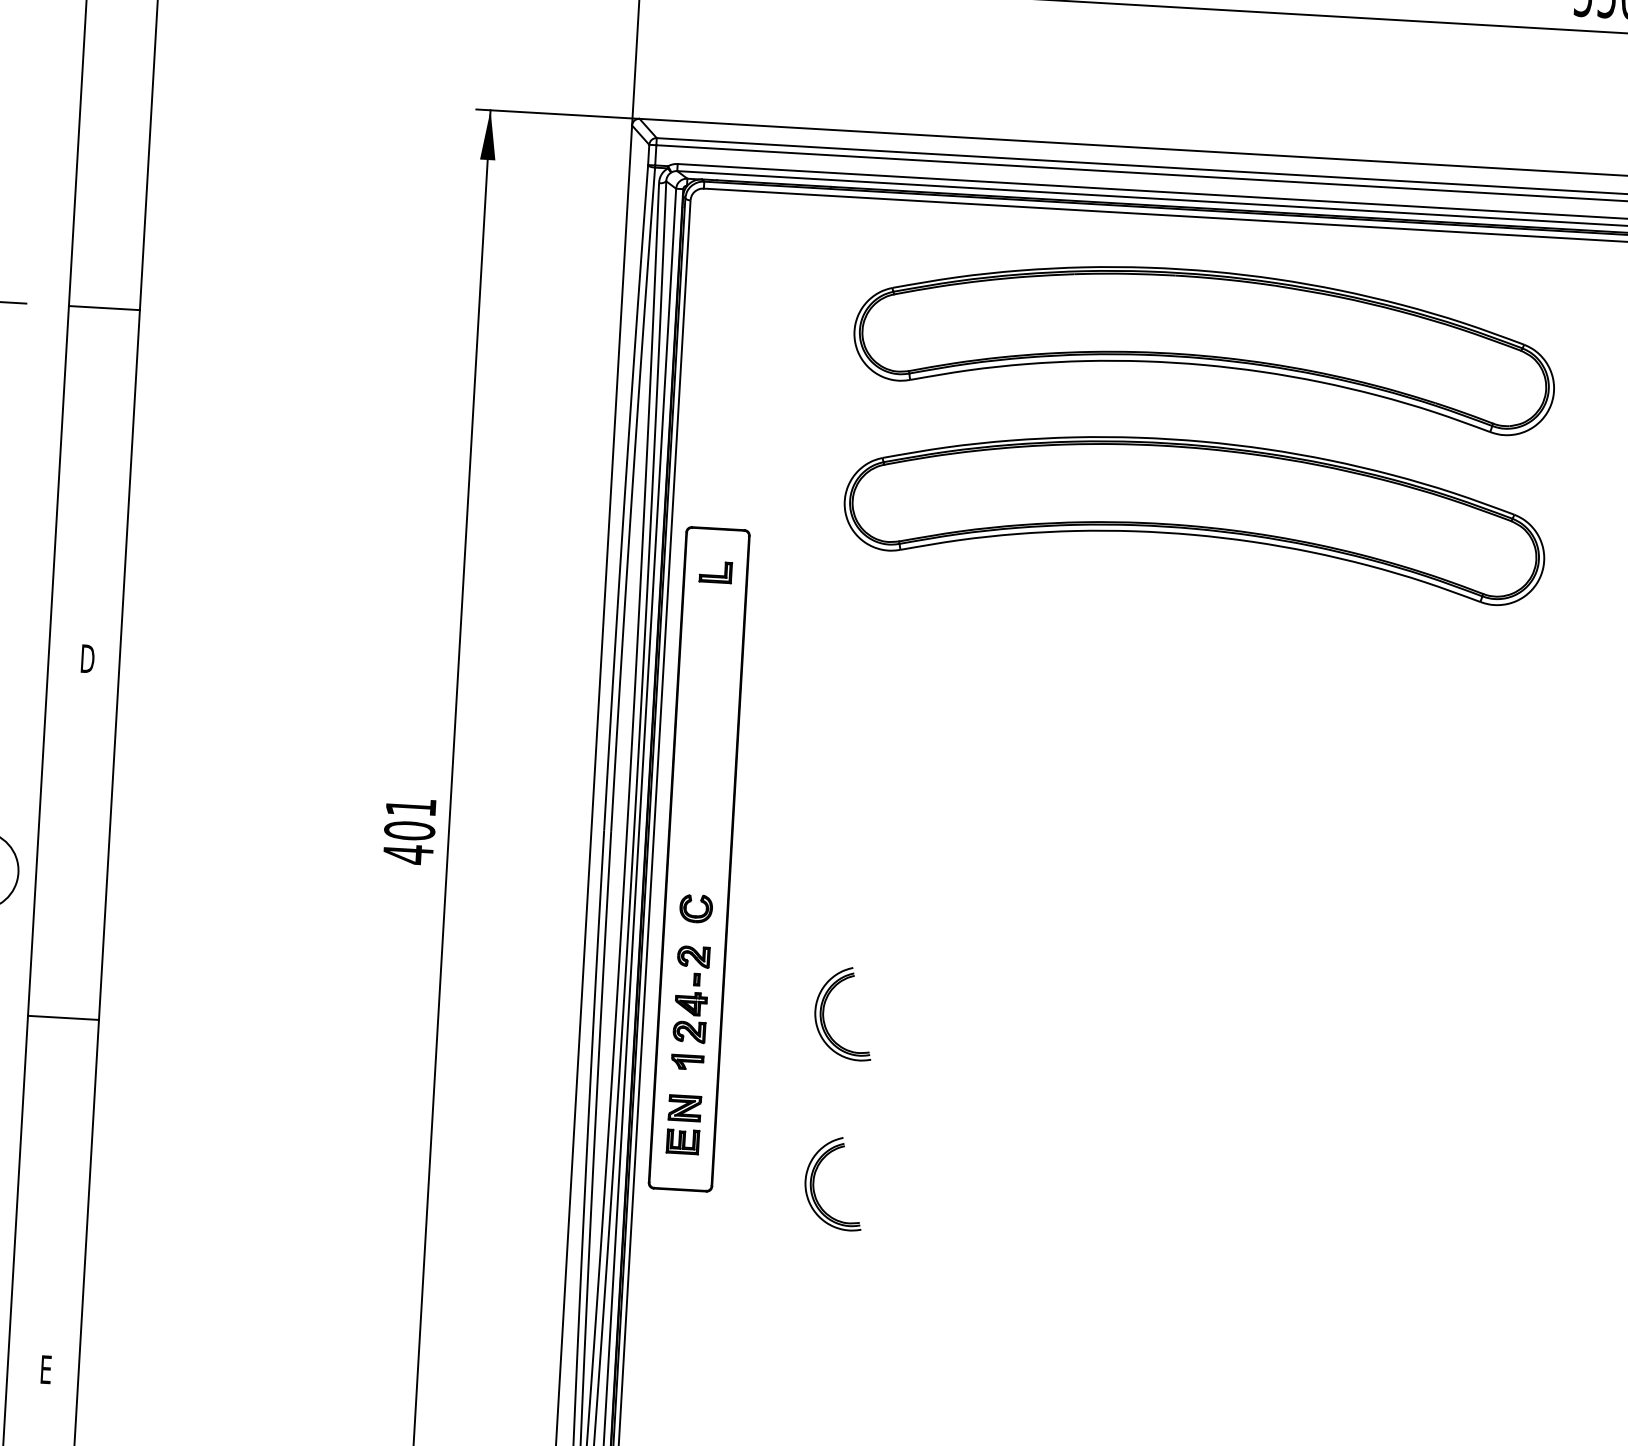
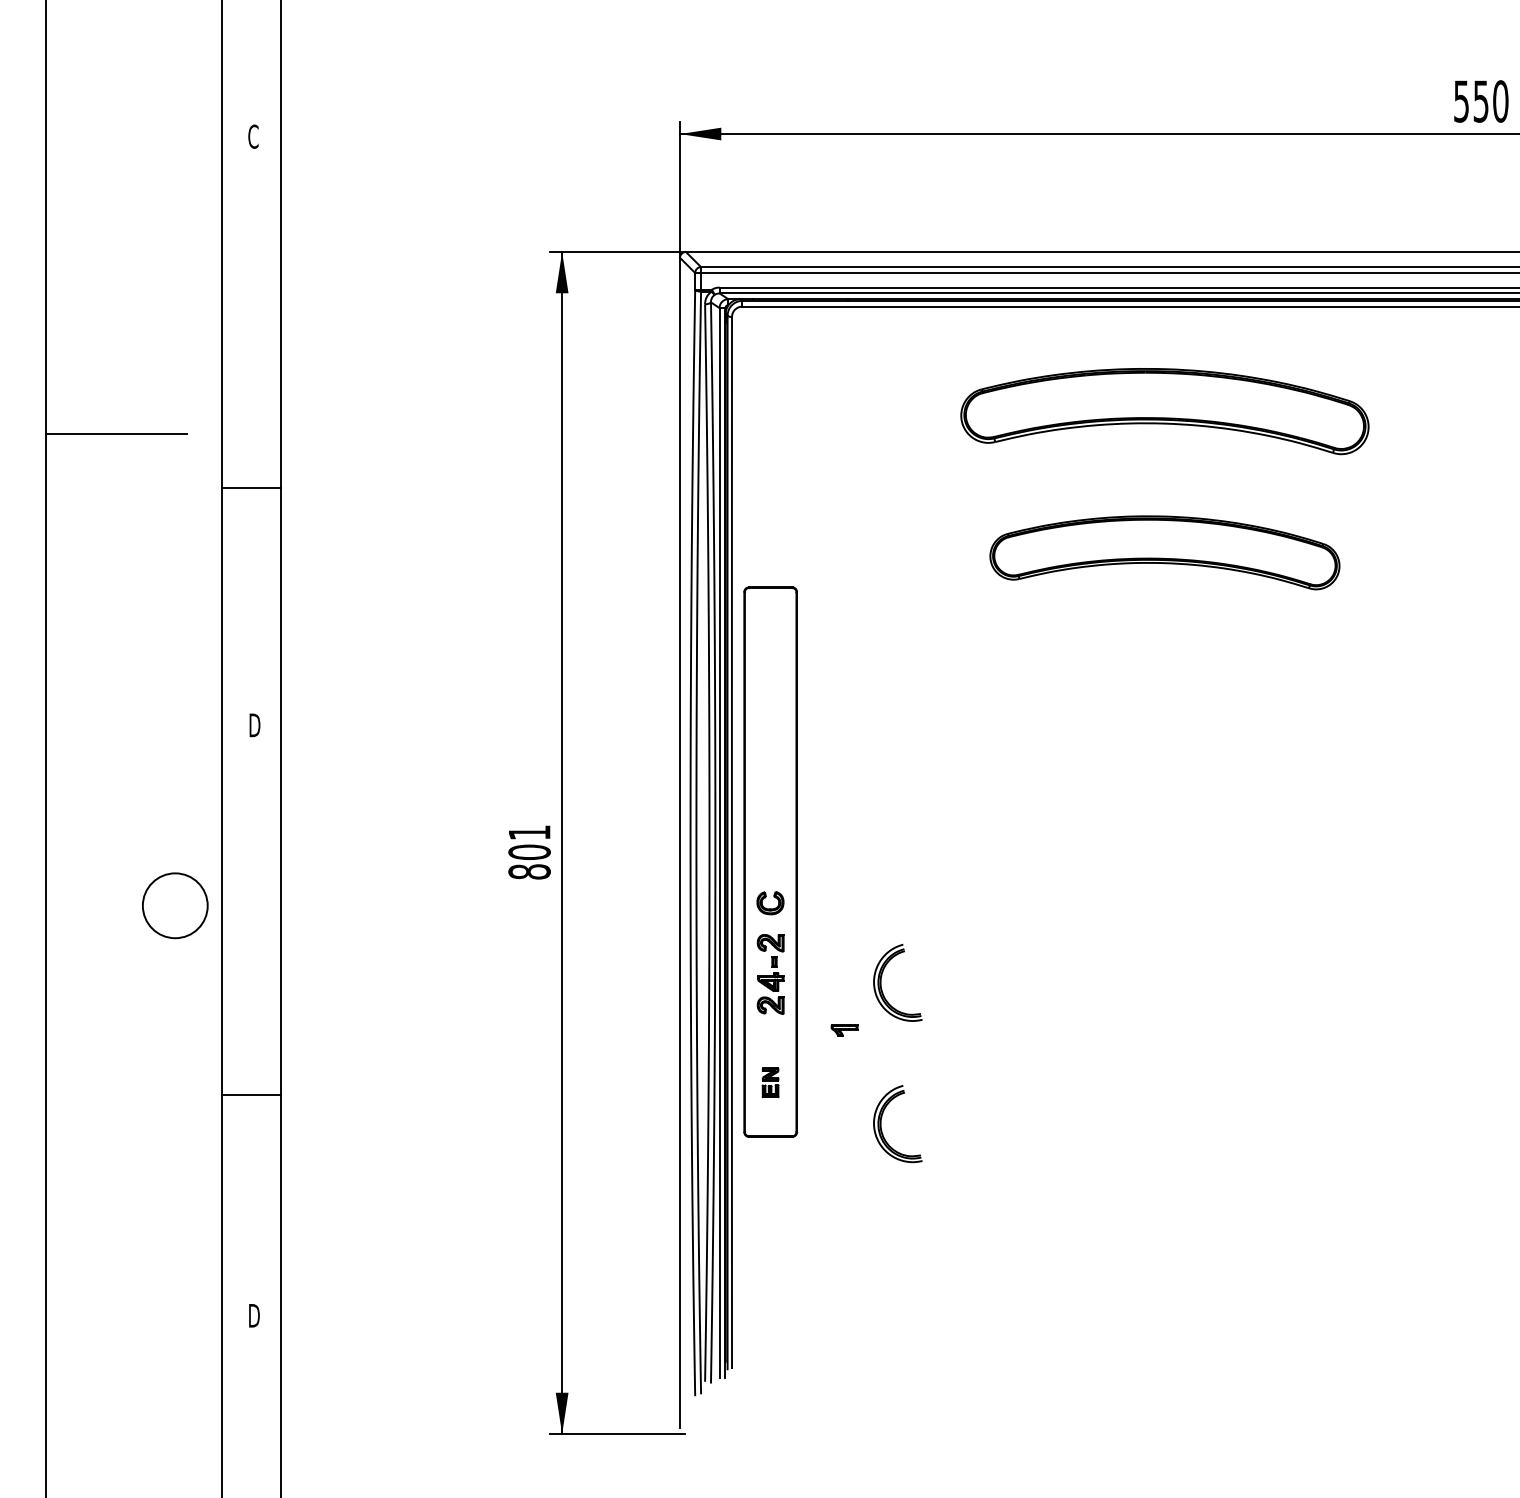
line: (103, 308) -> (251, 488), moved
part: (1204, 344) -> (1164, 411), size x0.7
part: (1194, 513) -> (1164, 552), size x0.6
part: (715, 572) -> (770, 623), removed
text: (408, 853) -> (529, 871), 401 -> 801
line: (62, 1017) -> (251, 1094), moved
part: (687, 1062) -> (844, 1030), moved
part: (683, 1124) -> (770, 1082), size x0.6
text: (46, 1369) -> (254, 1315), E -> D

